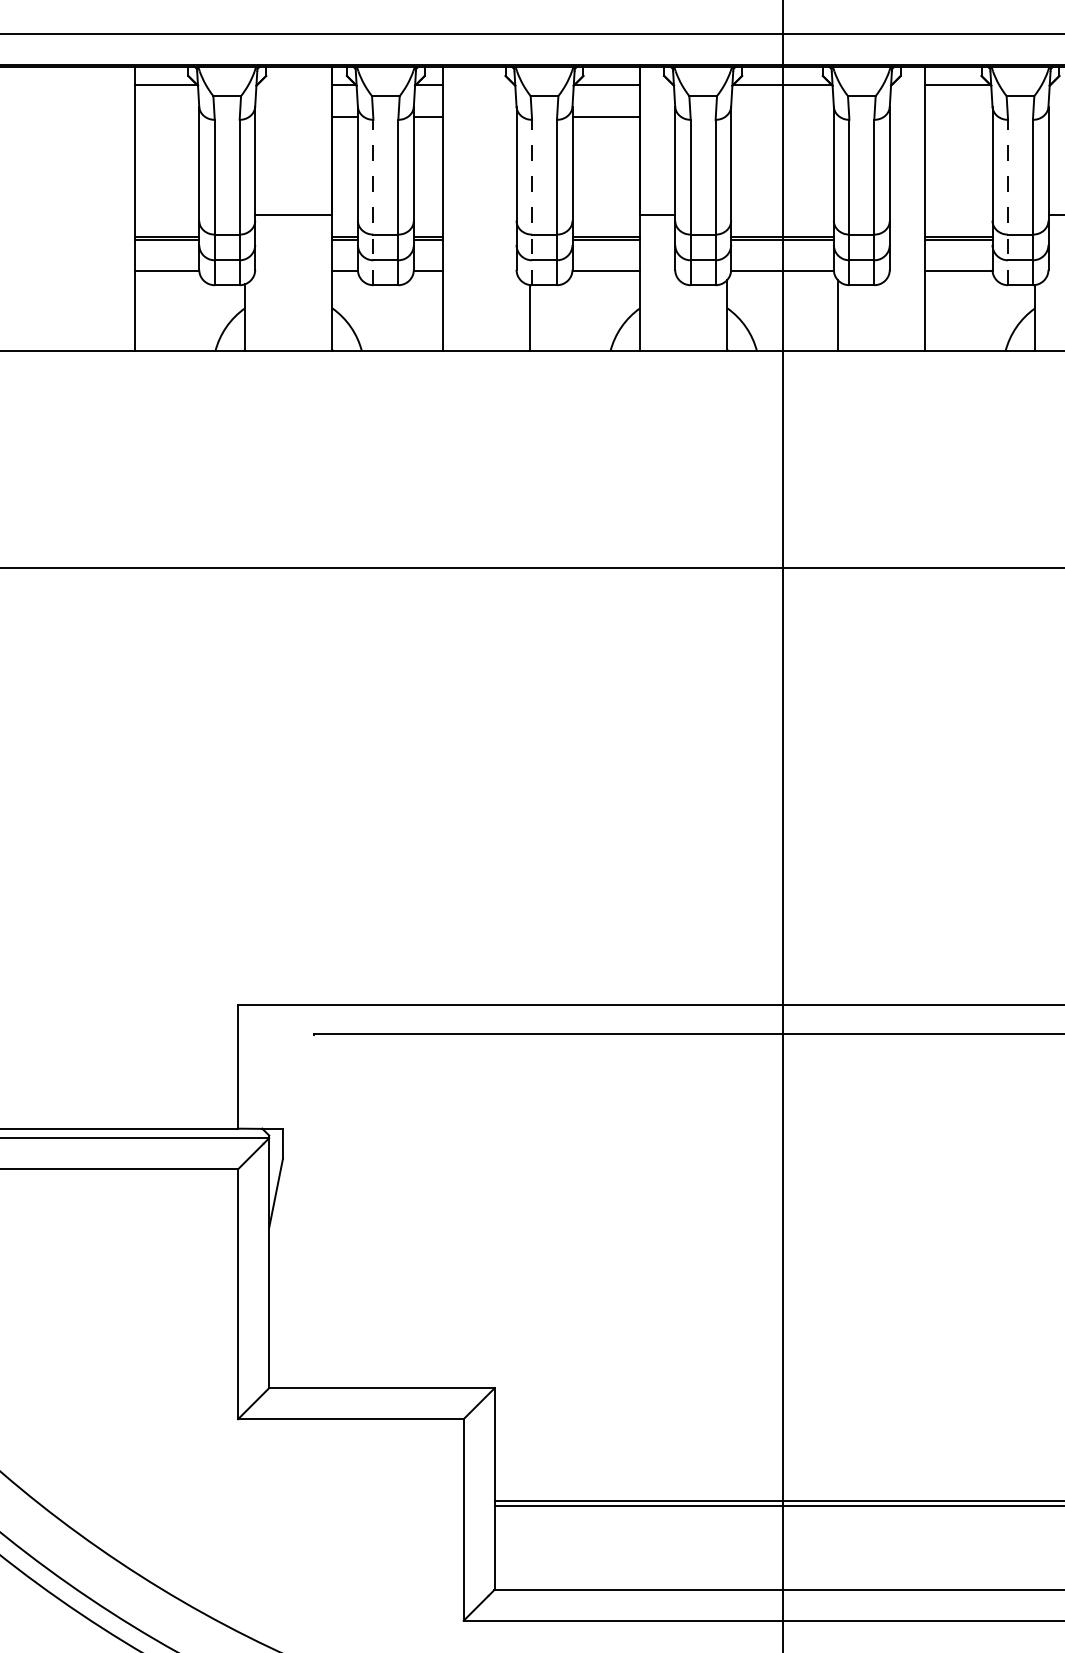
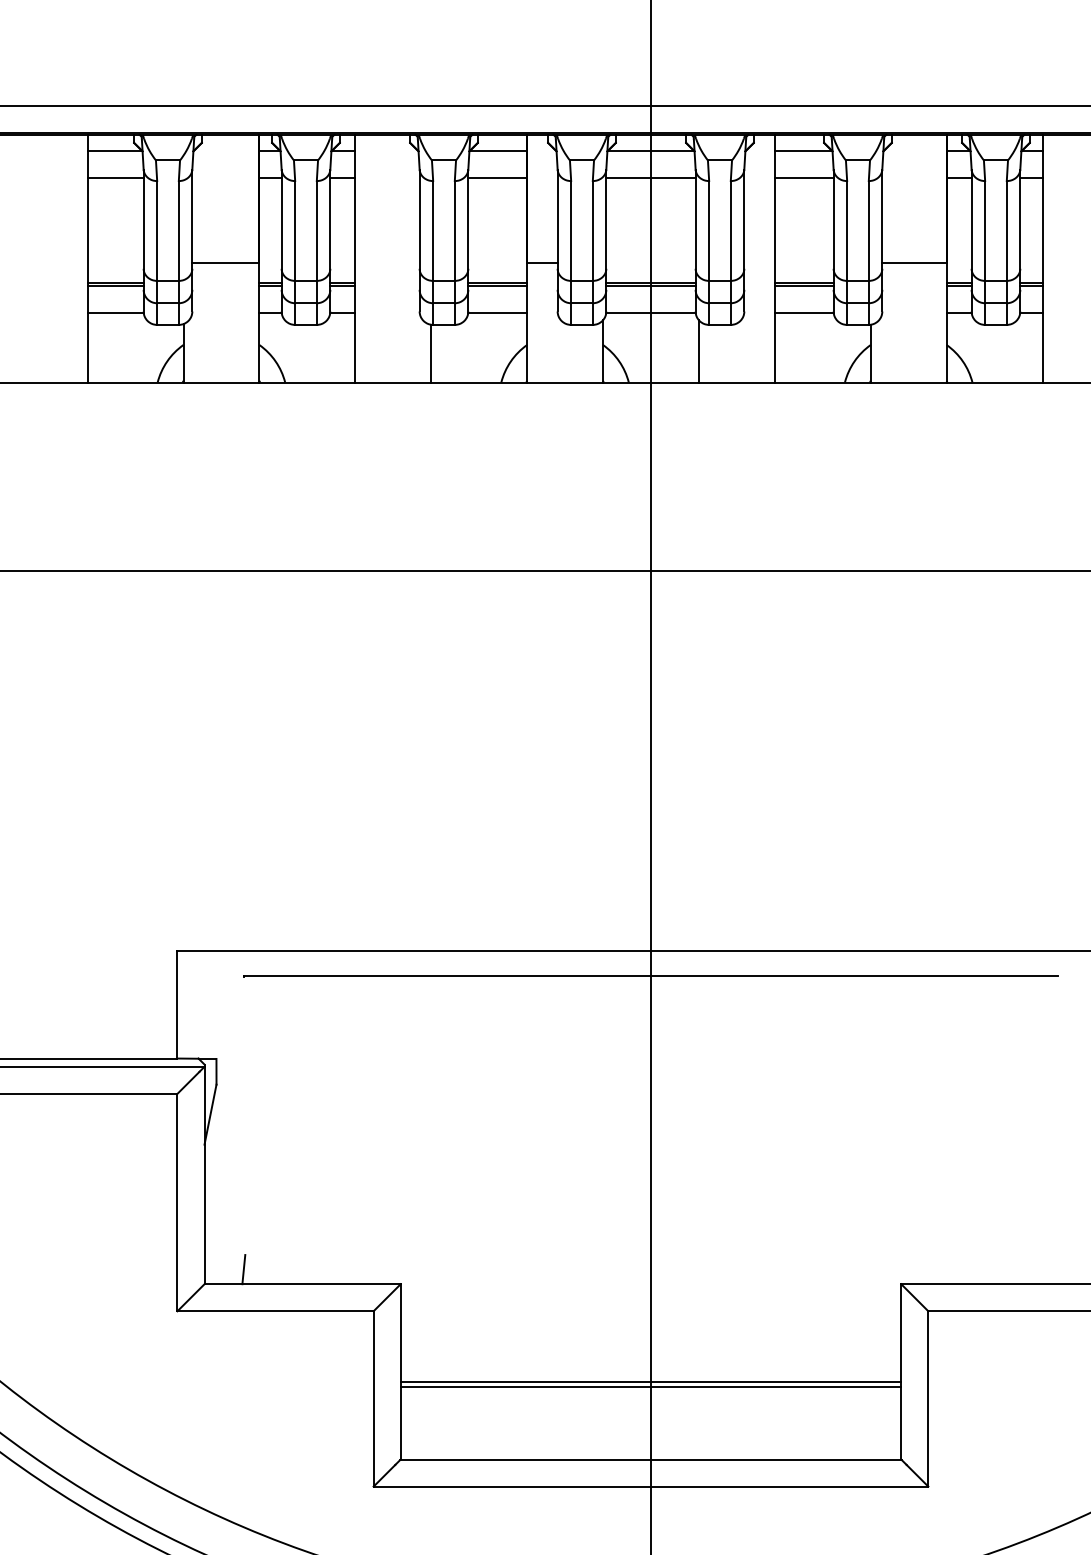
line: (166, 116) -> (115, 178), added
line: (781, 116) -> (650, 178), added
line: (957, 116) -> (803, 178), added
line: (373, 203) -> (295, 253), dashed -> solid
line: (532, 203) -> (433, 253), dashed -> solid
line: (1008, 203) -> (847, 253), dashed -> solid
line: (314, 1371) -> (243, 1269), added

